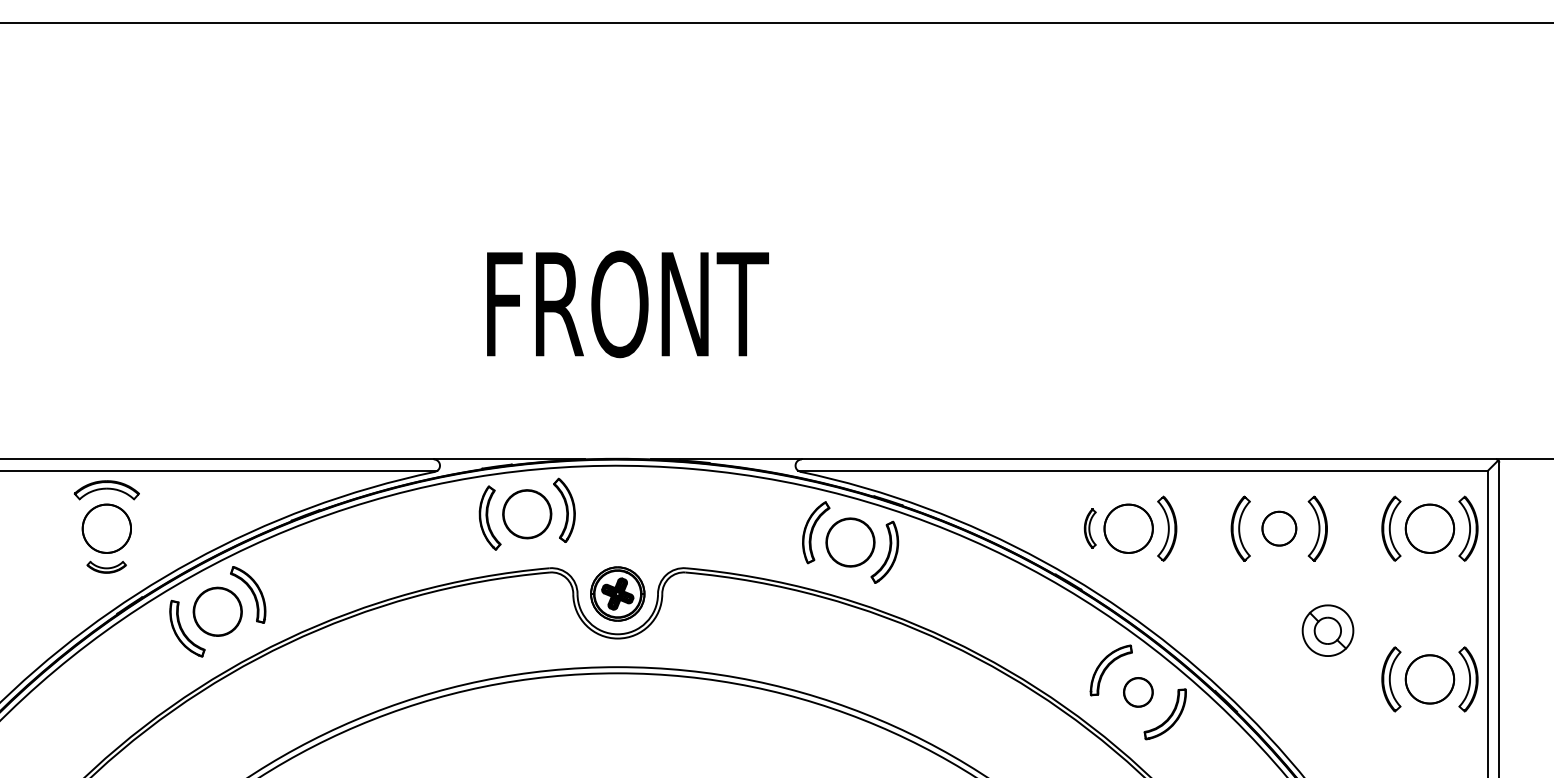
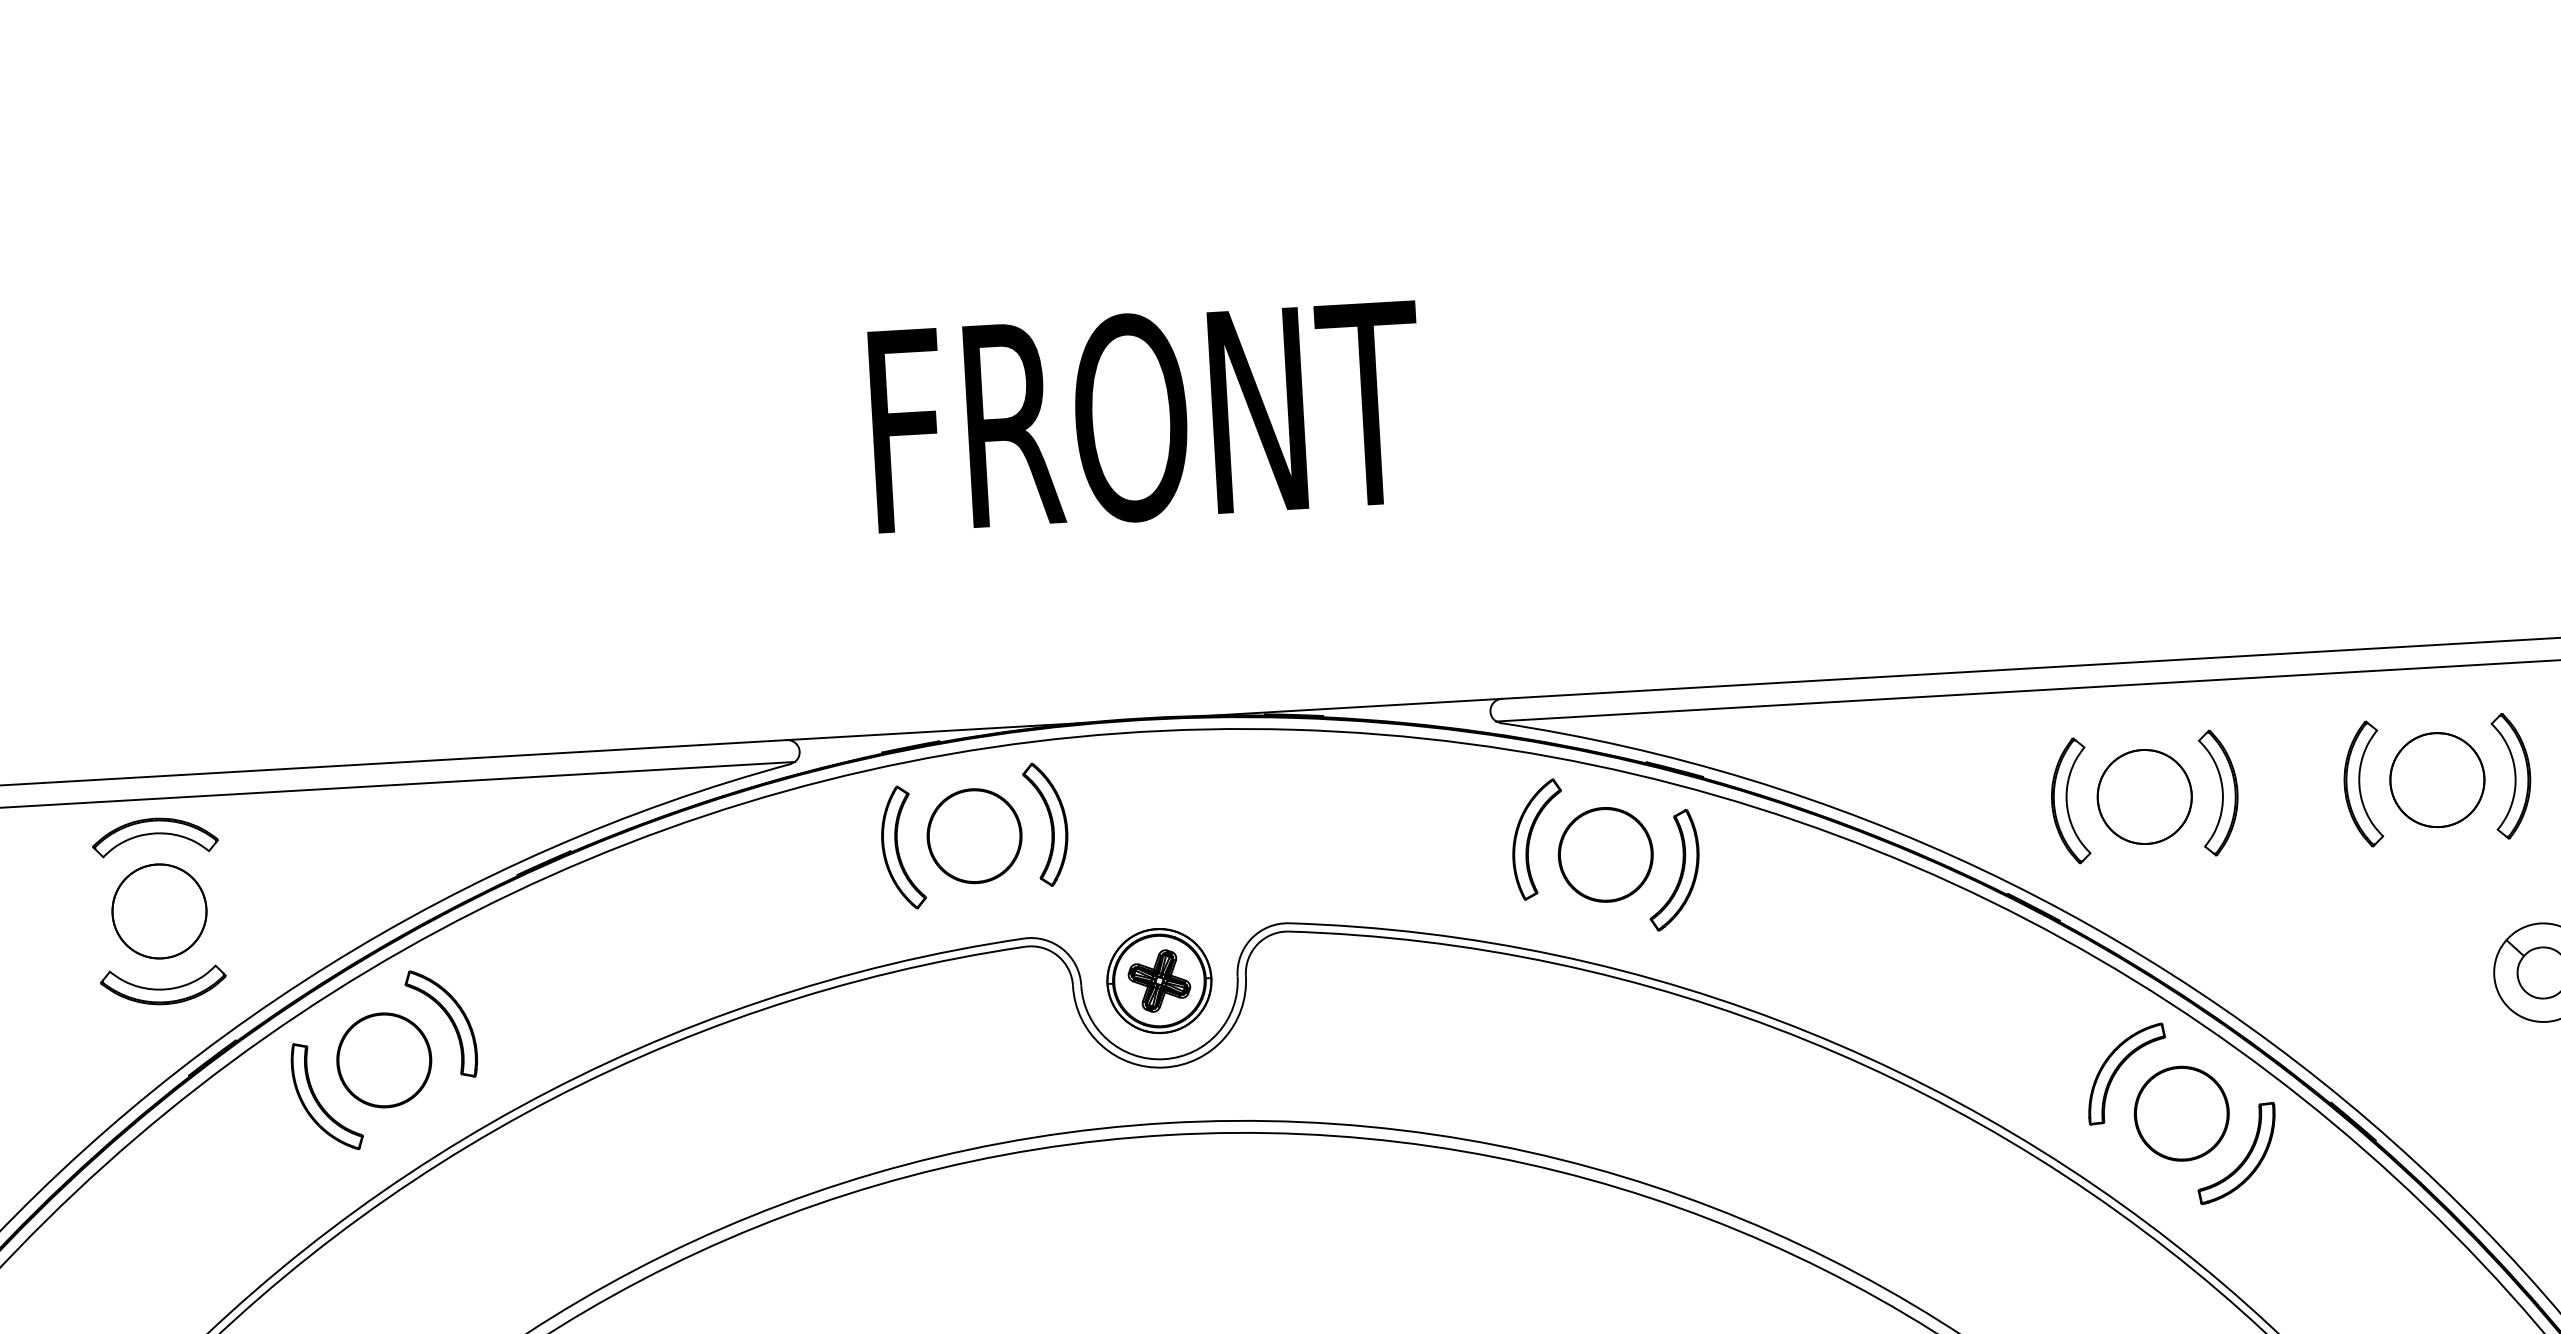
part: (1090, 528) -> (2070, 800), size x1.67
part: (1279, 528) -> (2437, 779), size x1.43
part: (106, 567) -> (163, 986), size x1.67
part: (1138, 692) -> (2182, 1113), size x1.67

